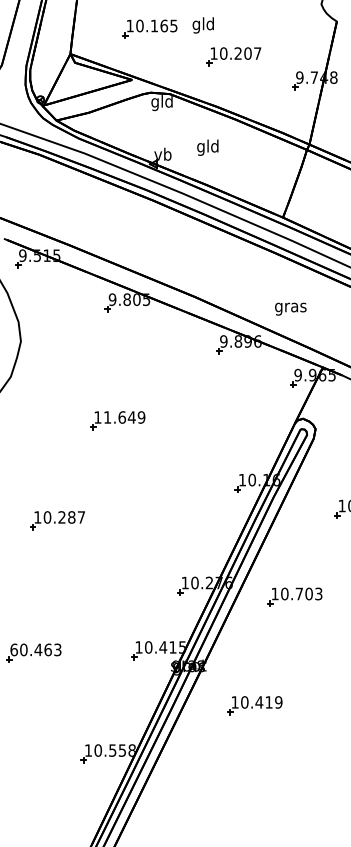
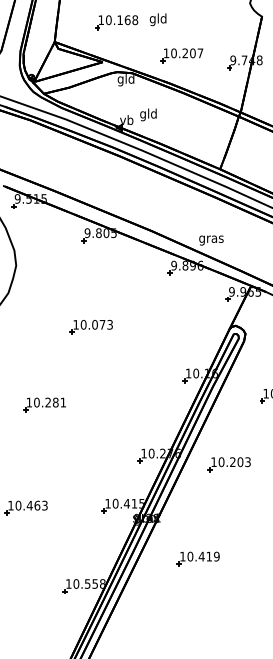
text: (173, 25) -> (134, 19), 10.165 -> 10.168
part: (233, 56) -> (181, 55), moved
text: (207, 147) -> (148, 114), moved
text: (290, 308) -> (211, 240), moved
text: (124, 417) -> (96, 324), 11.649 -> 10.073
text: (81, 517) -> (63, 402), 10.287 -> 10.281
text: (298, 593) -> (232, 461), 10.703 -> 10.203
text: (13, 649) -> (10, 505), 60.463 -> 10.463
part: (254, 705) -> (197, 559), moved

